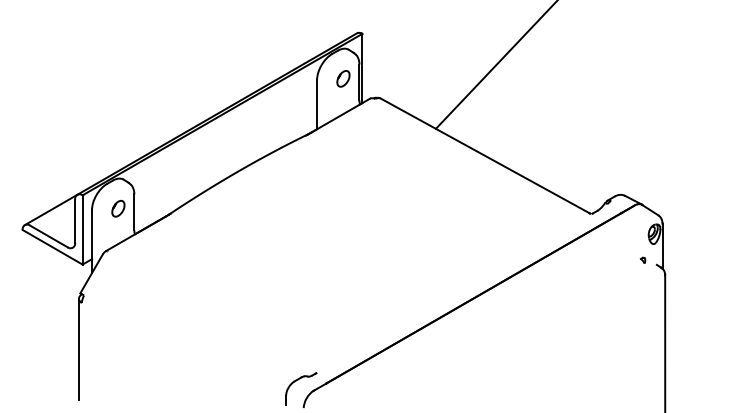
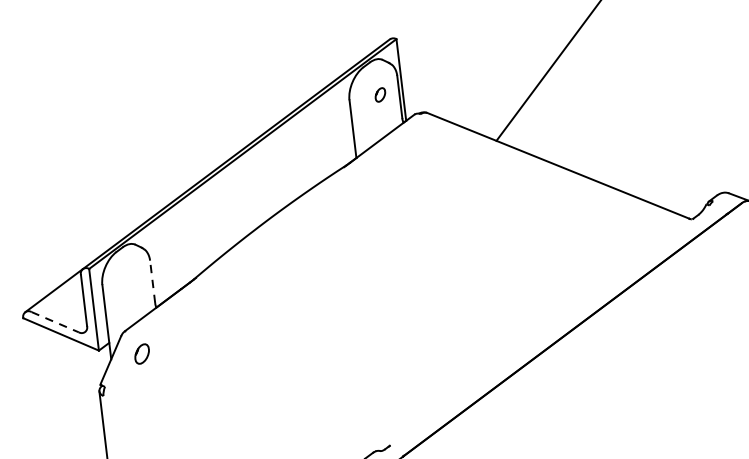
part: (343, 78) -> (380, 94), size x0.7
part: (118, 208) -> (142, 353), moved
line: (134, 212) -> (152, 281), solid -> dashed
line: (48, 236) -> (54, 322), solid -> dashed

